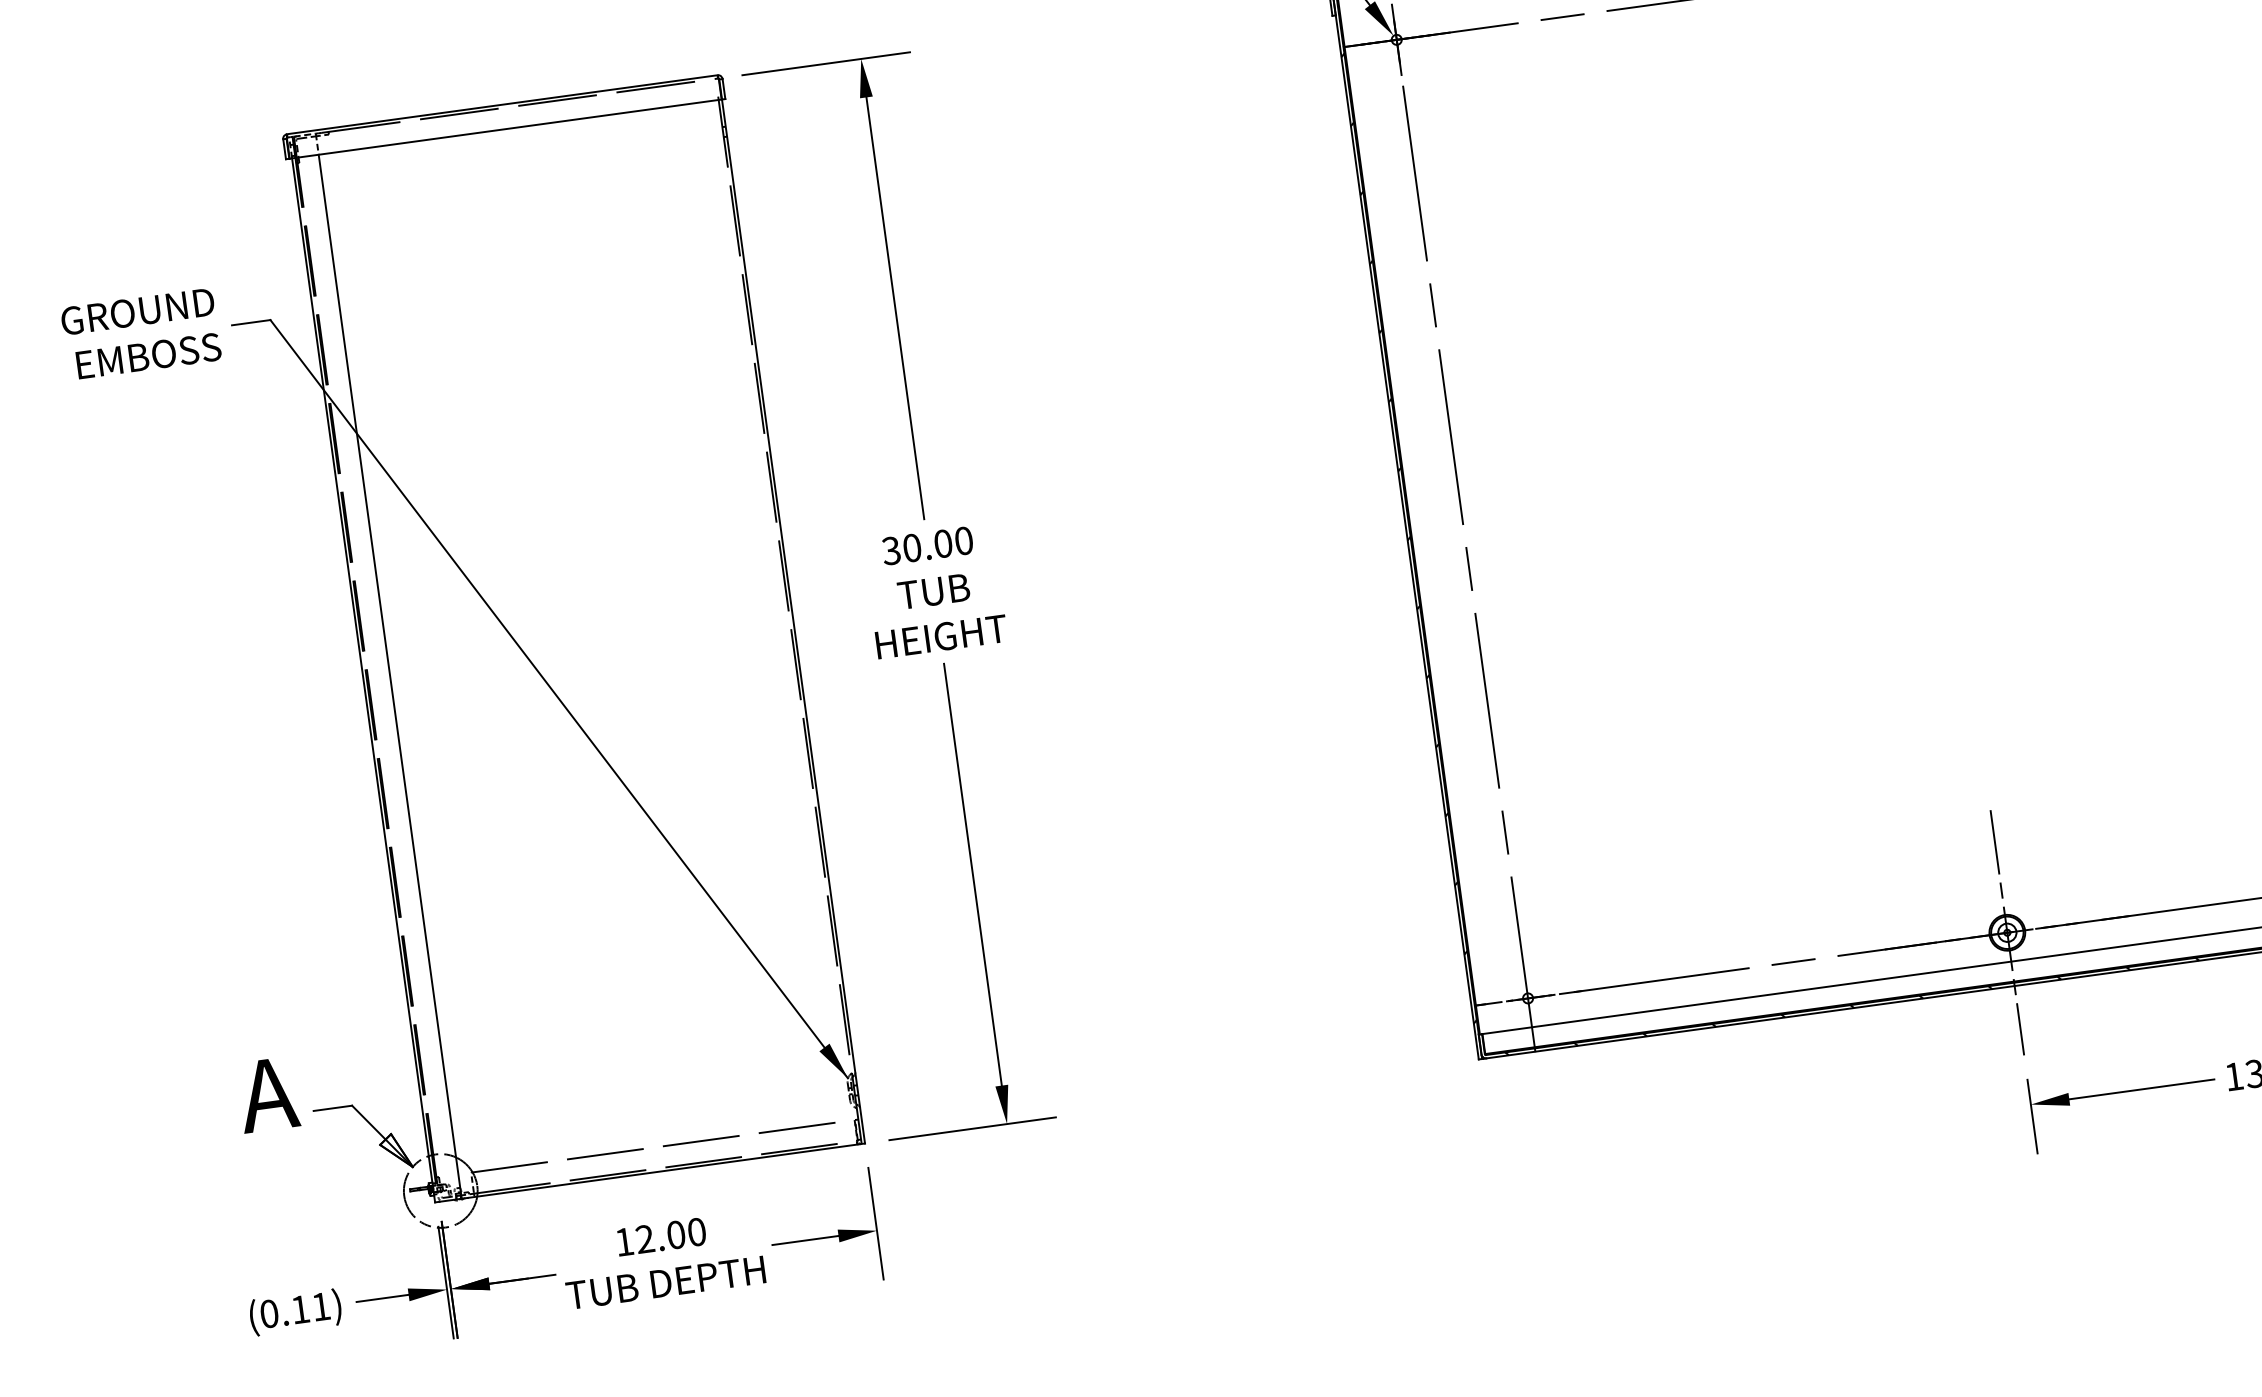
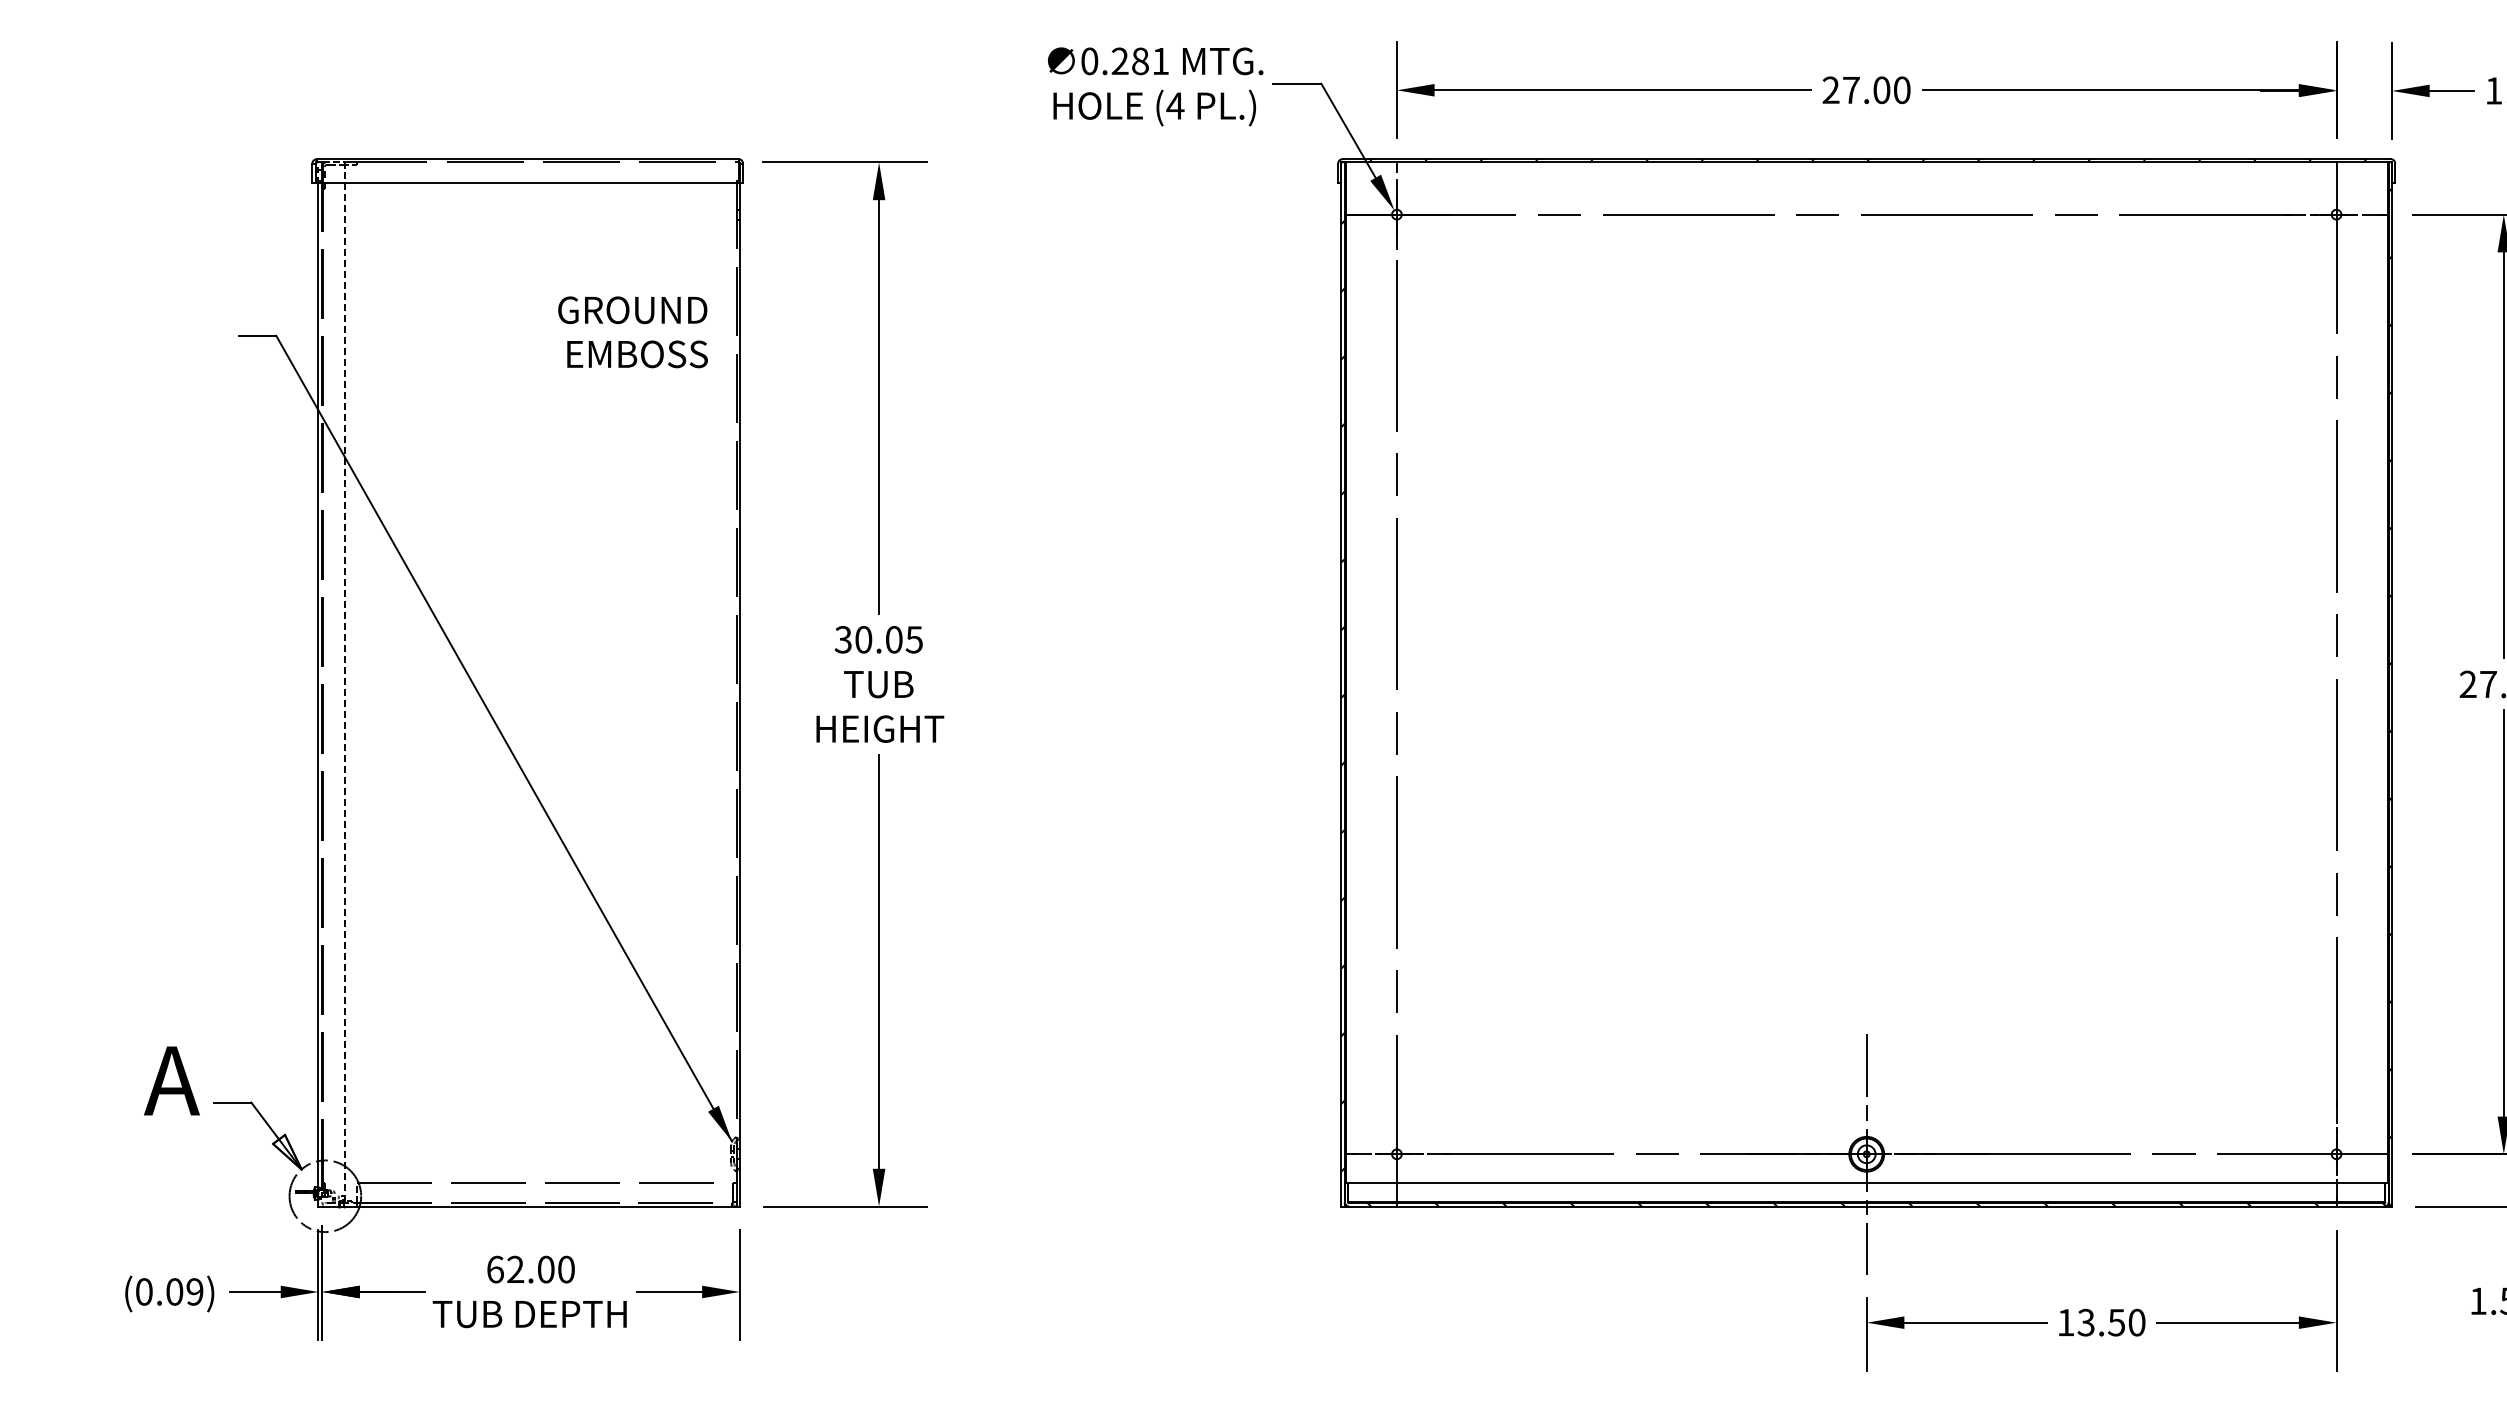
text: (140, 334) -> (632, 332), moved
text: (962, 540) -> (913, 639), 30.00 -> 30.05
line: (390, 676) -> (344, 694), solid -> dashed
text: (624, 1241) -> (495, 1269), 12.00 -> 62.00
text: (310, 1307) -> (184, 1291), (0.11) -> (0.09)

